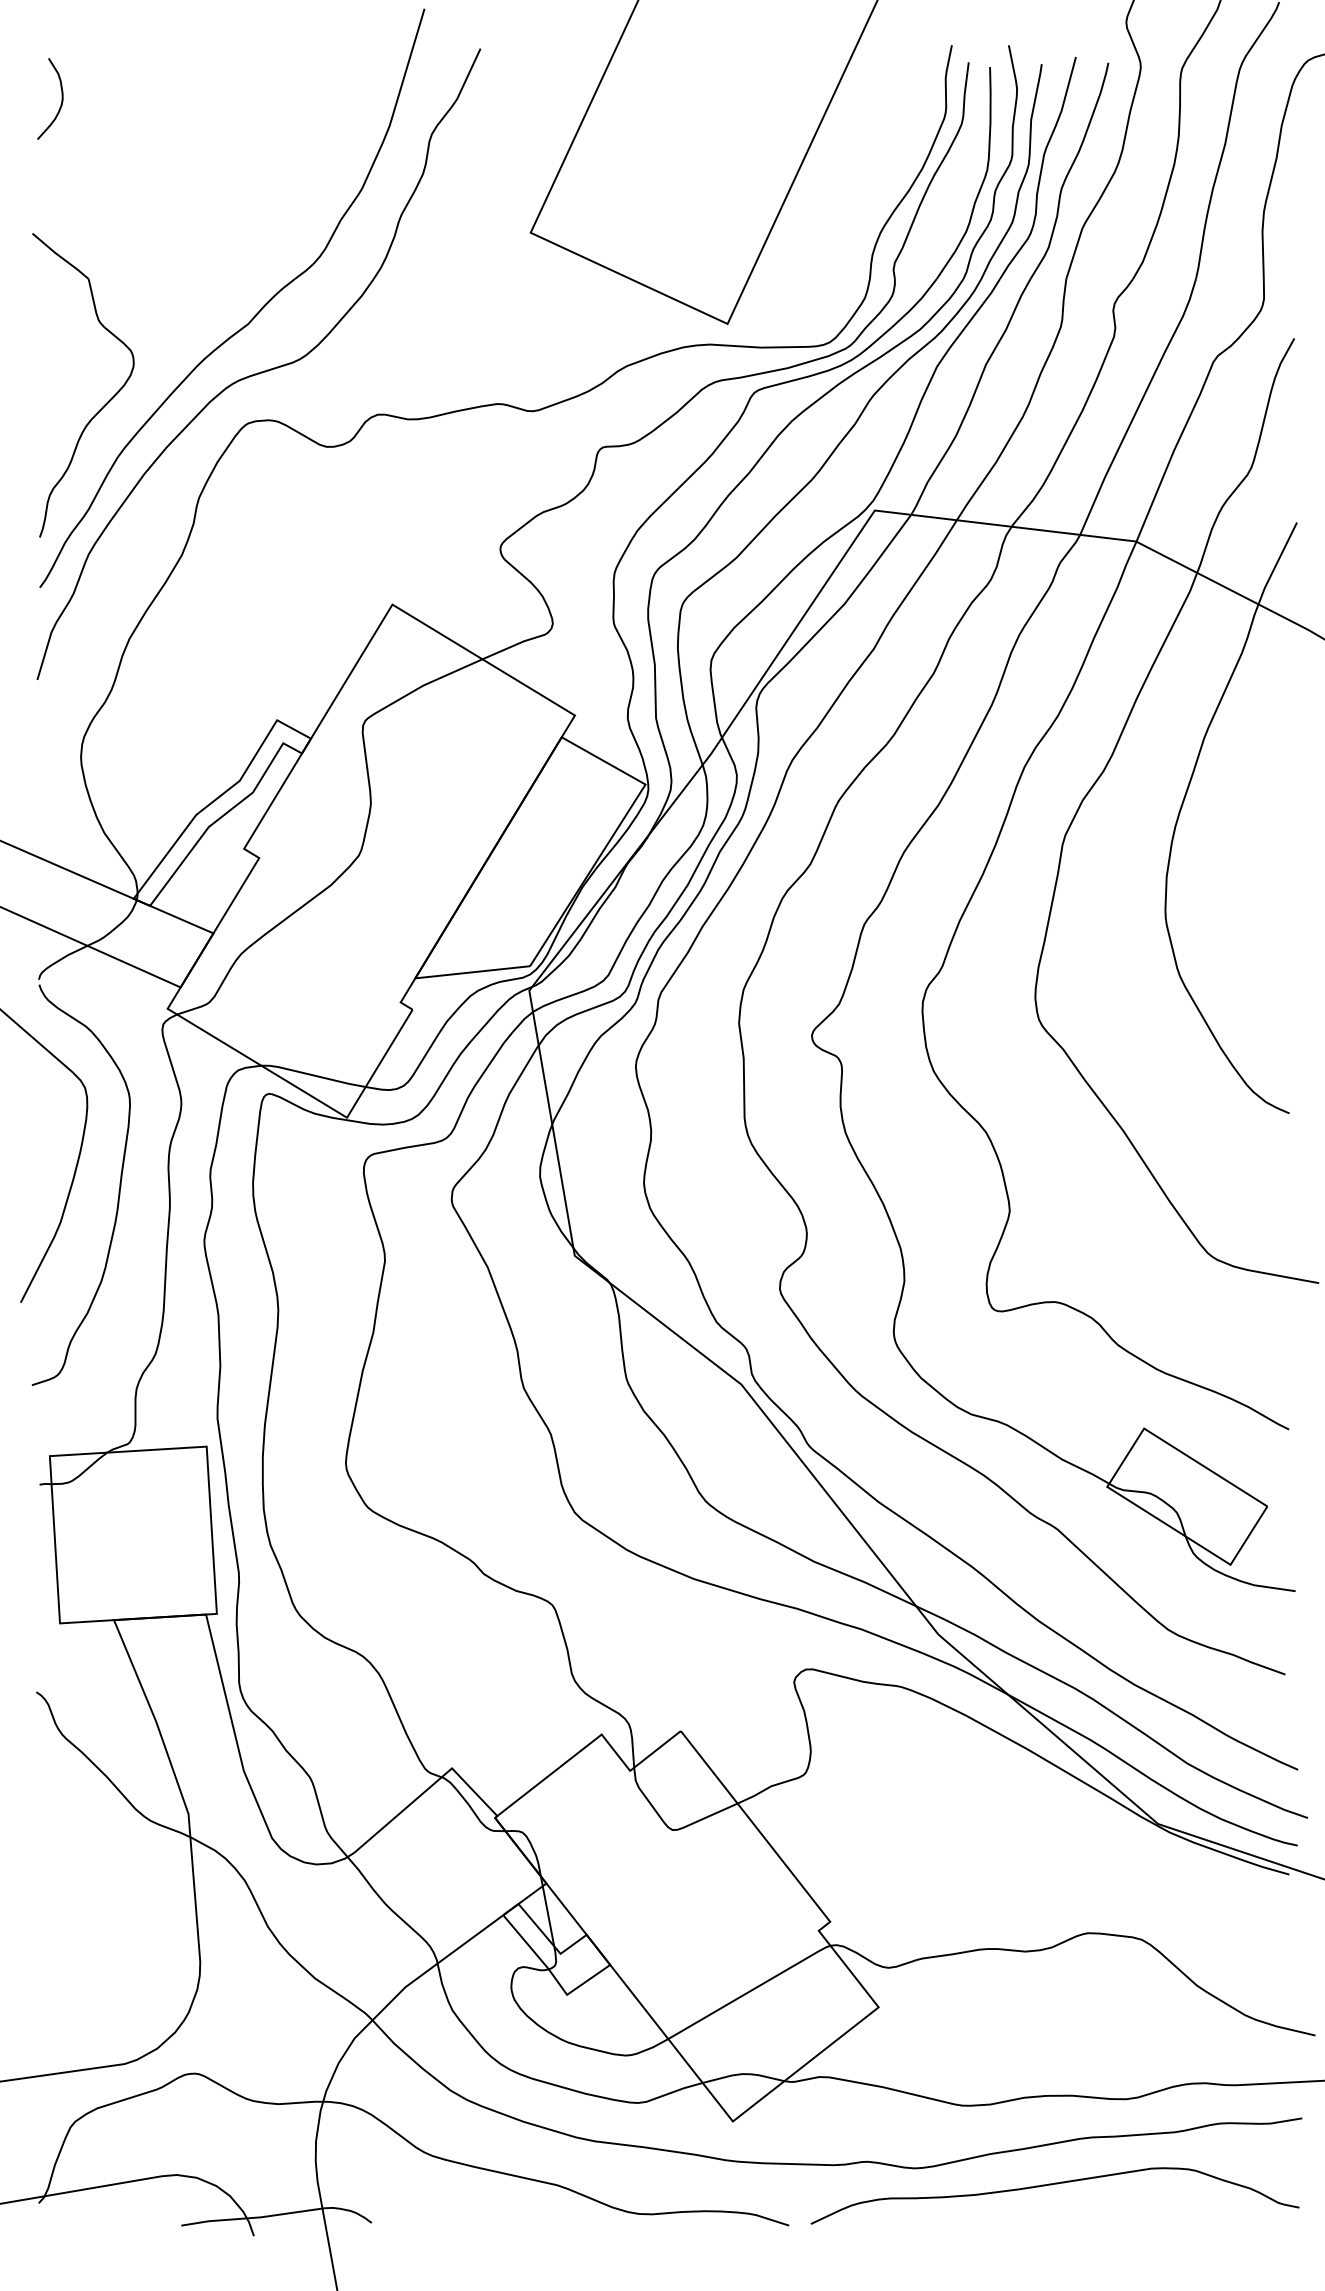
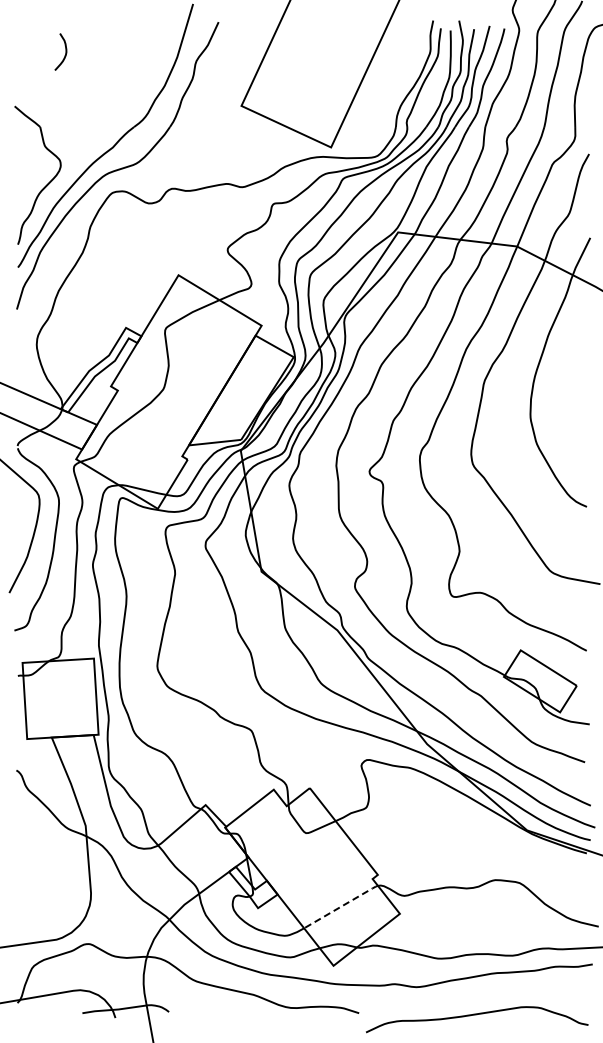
curve: (60, 97) -> (65, 51), moved
line: (750, 1991) -> (341, 906), solid -> dashed
curve: (1053, 2186) -> (476, 1015), moved

